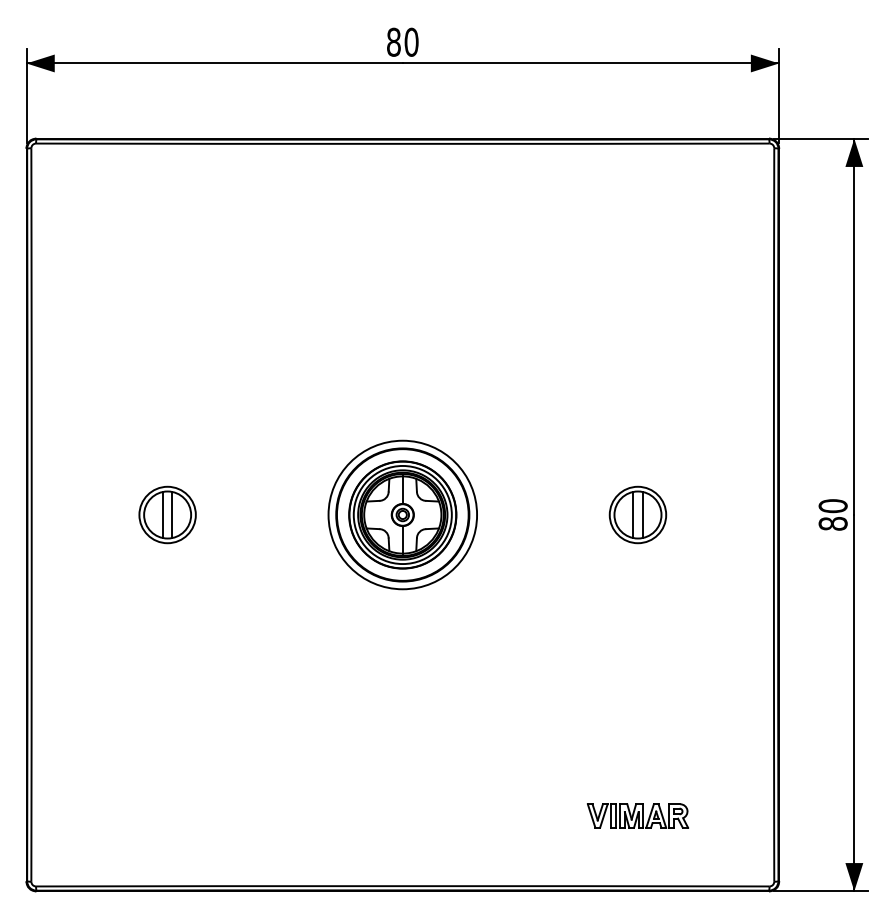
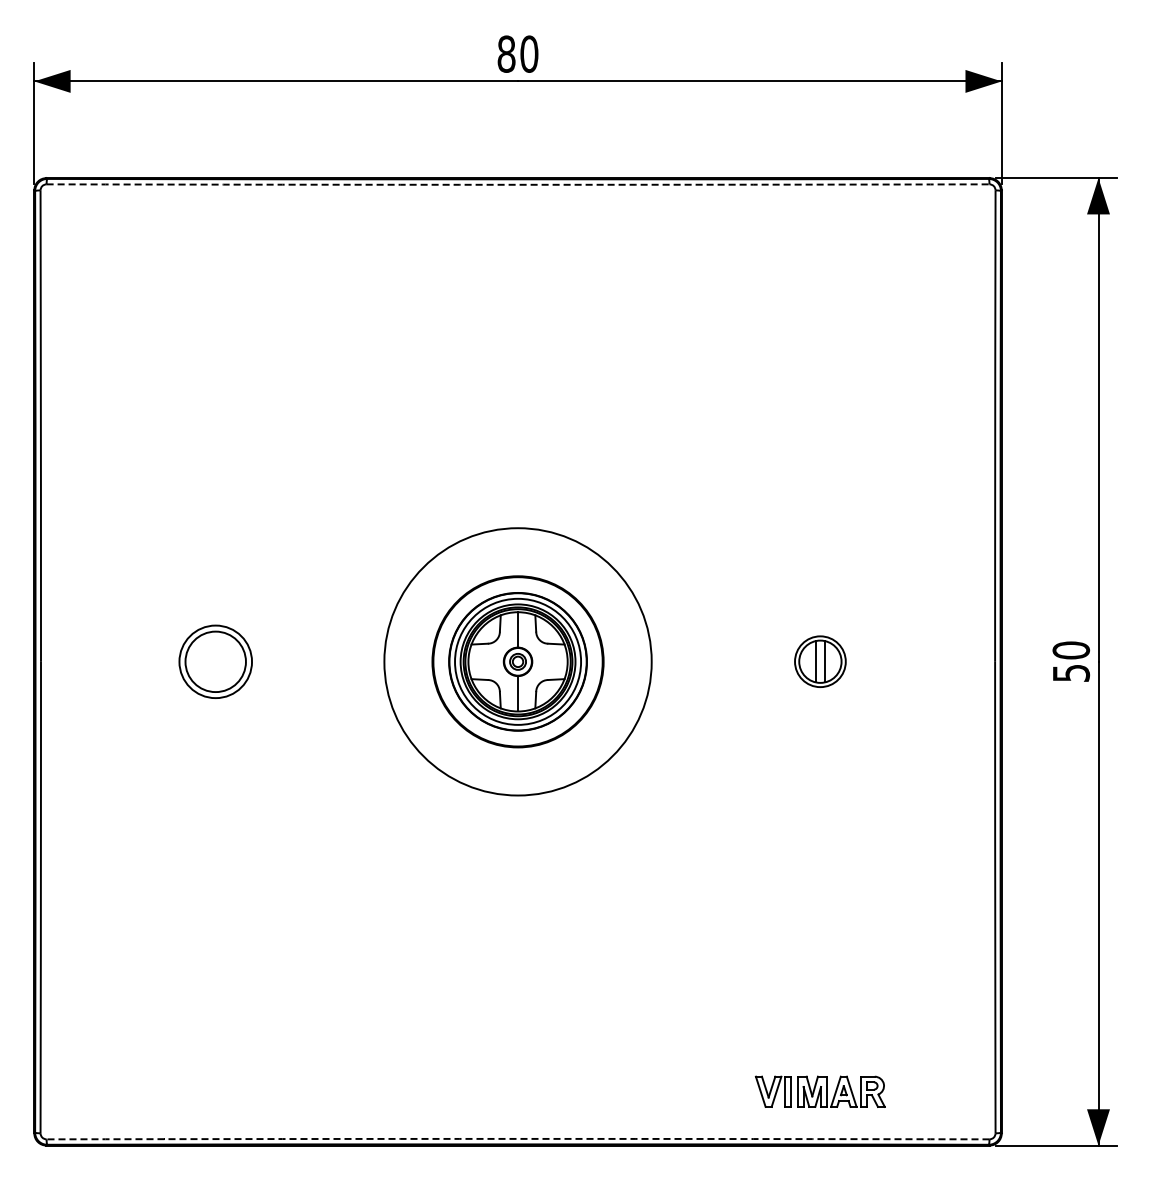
arc: (403, 143) -> (518, 184), solid -> dashed
line: (162, 514) -> (209, 661), removed
line: (172, 514) -> (221, 661), removed
circle: (402, 514) -> (517, 661), size x1.4
part: (638, 514) -> (820, 661), size x0.7
text: (833, 524) -> (1071, 673), 80 -> 50
part: (637, 815) -> (819, 1091), moved
arc: (403, 885) -> (518, 1138), solid -> dashed

